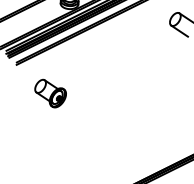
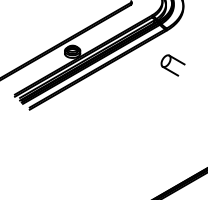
part: (50, 93) -> (60, 132), removed

